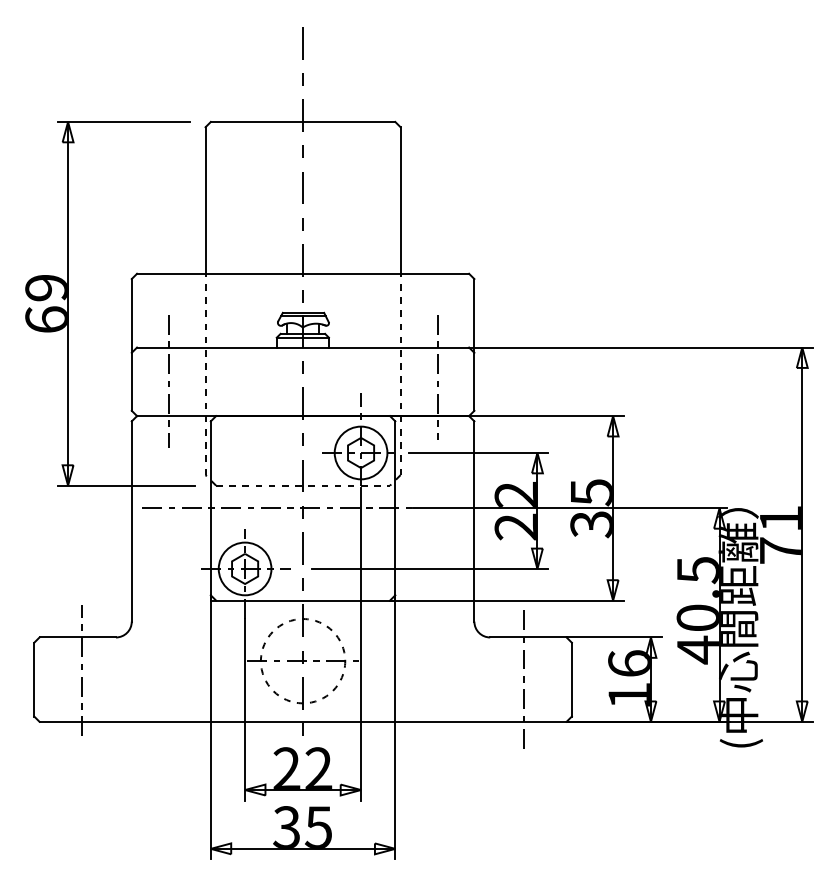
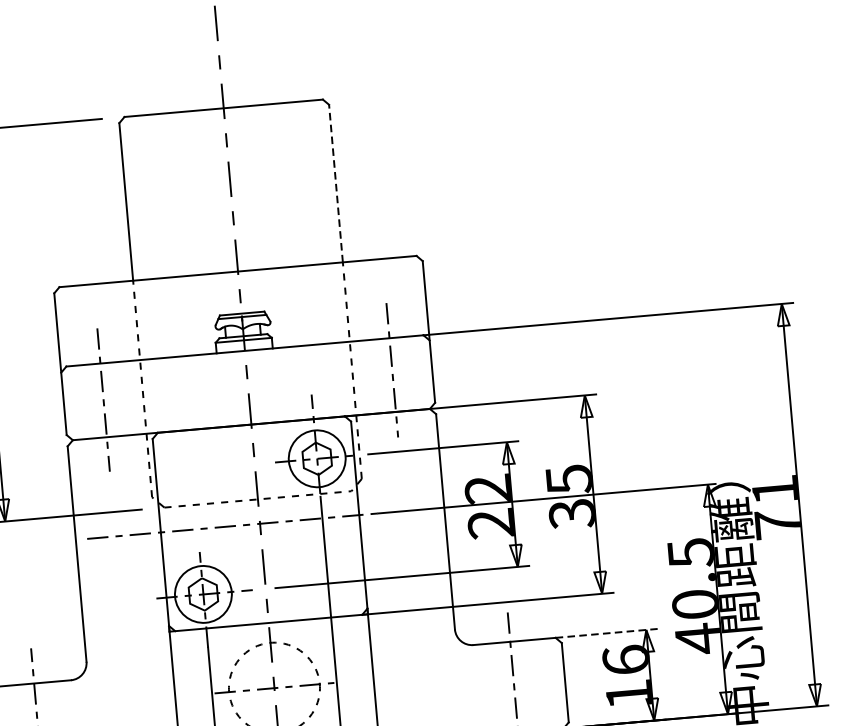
line: (400, 200) -> (335, 183), solid -> dashed
line: (614, 637) -> (607, 633), solid -> dashed

